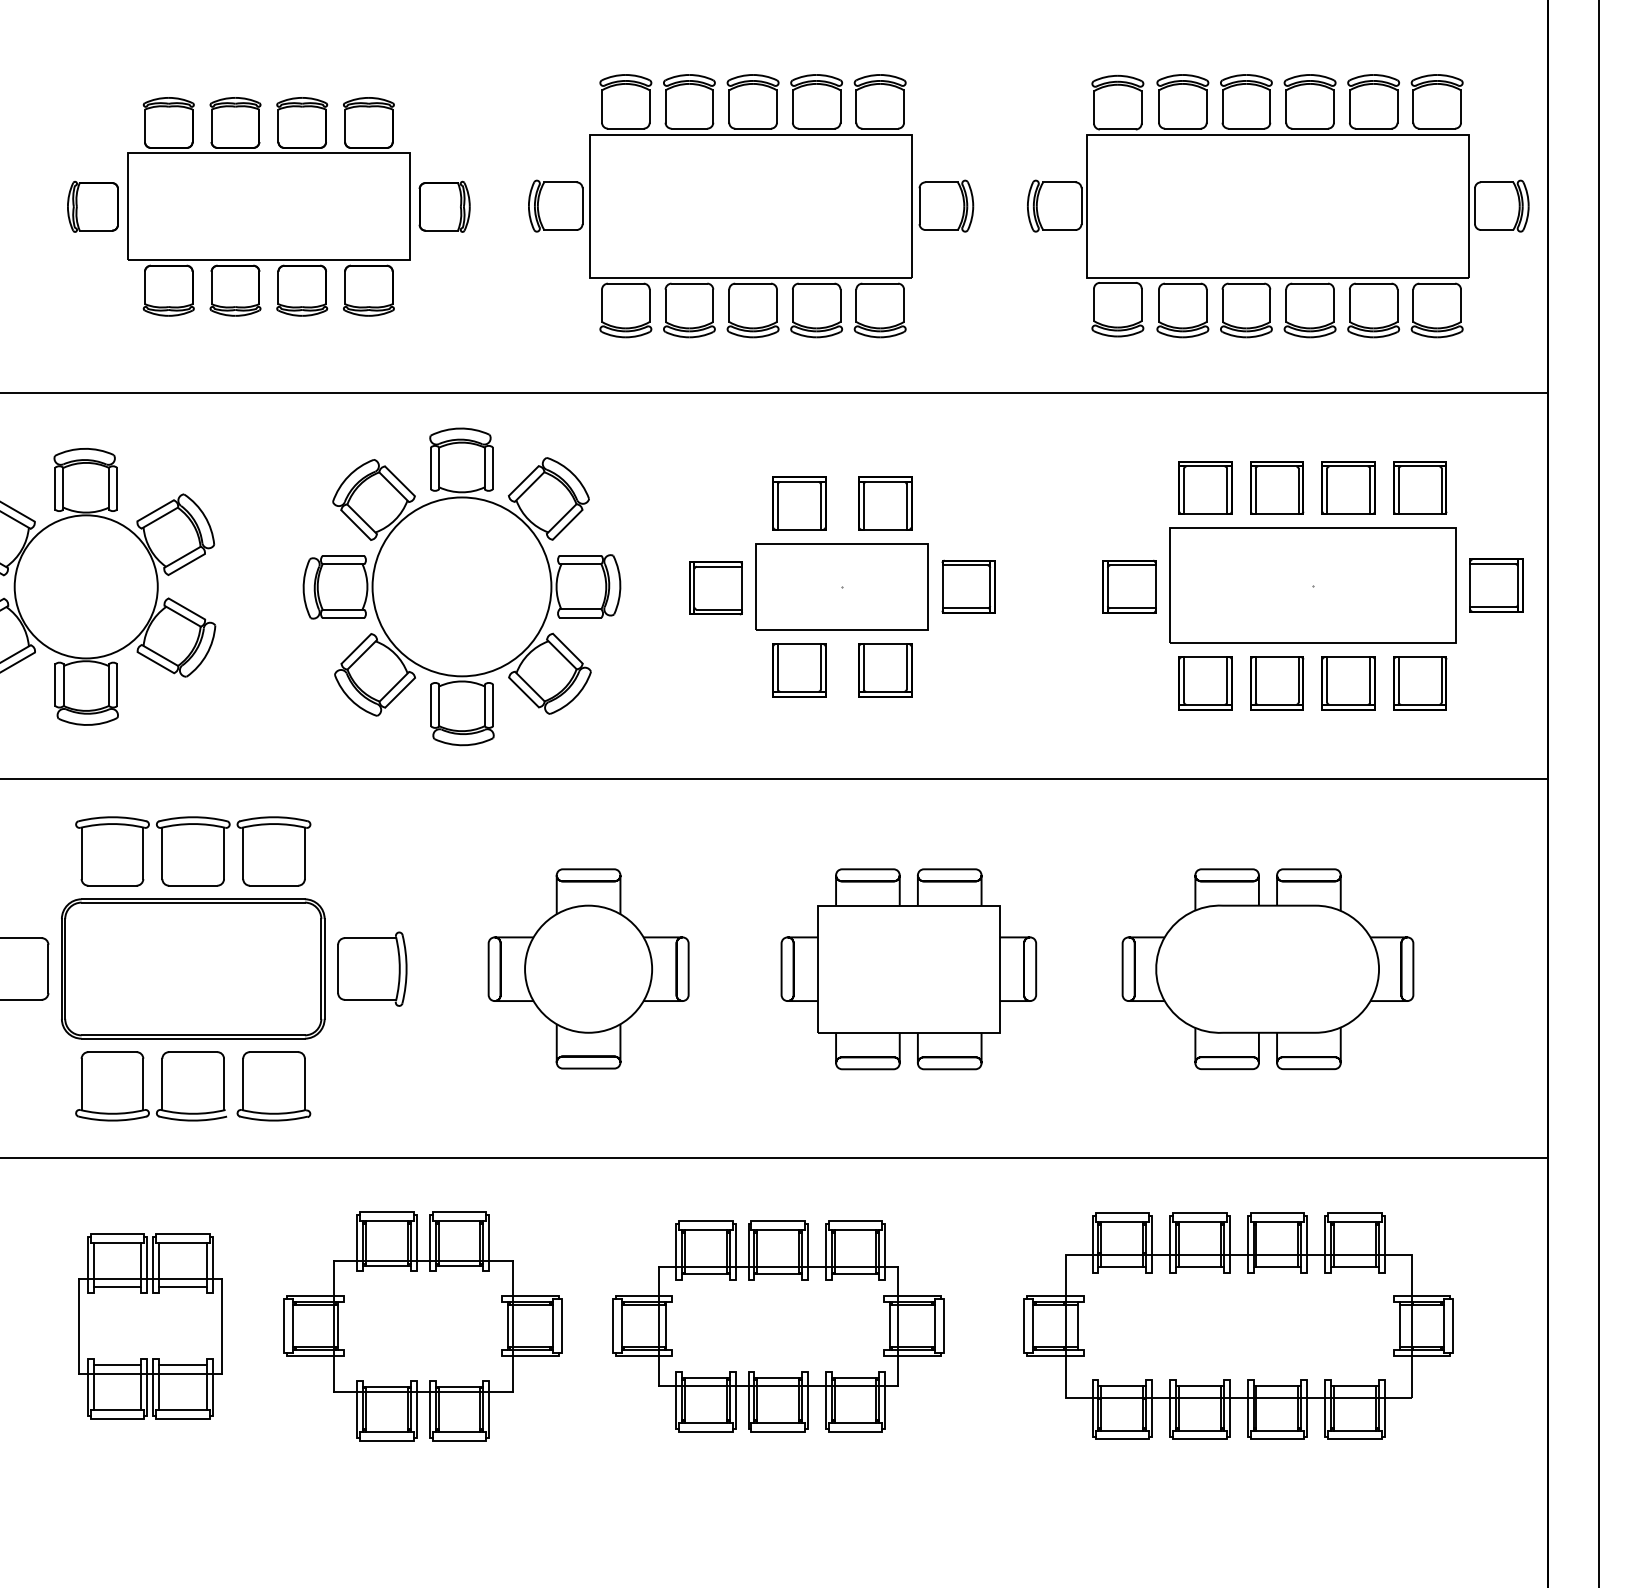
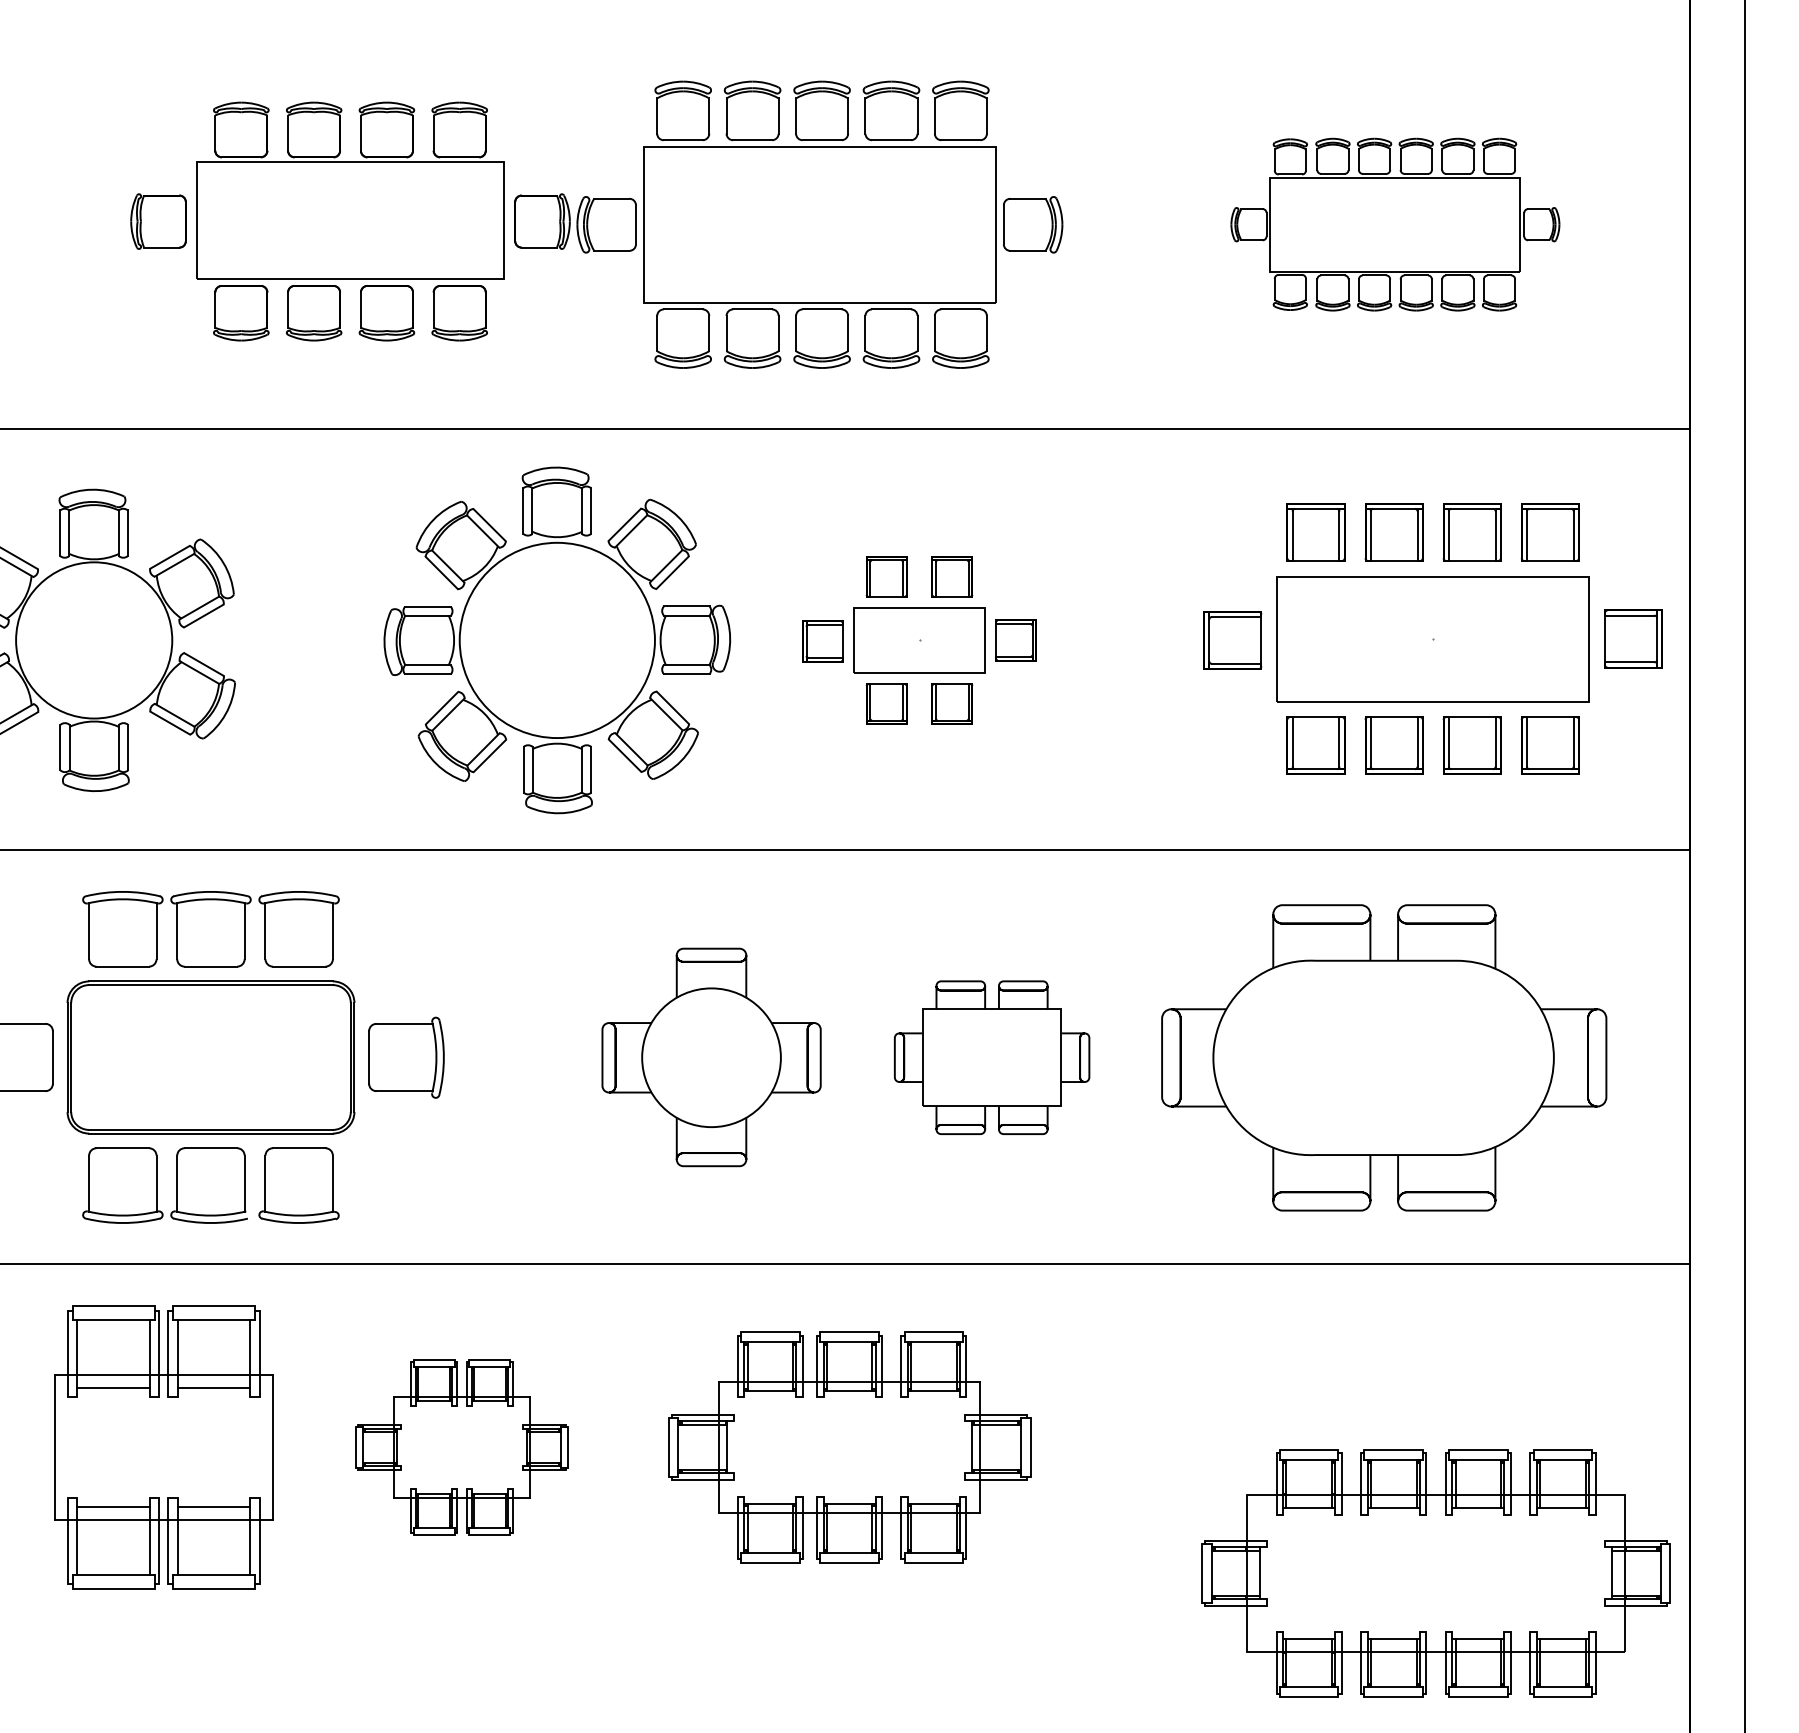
part: (1278, 205) -> (1395, 224), size x0.6
part: (268, 206) -> (350, 221), moved
part: (462, 586) -> (557, 640), moved
part: (842, 586) -> (919, 640), size x0.7
part: (588, 968) -> (711, 1057), moved
part: (908, 968) -> (991, 1057), size x0.7
part: (1267, 968) -> (1383, 1057), size x1.4
part: (149, 1326) -> (163, 1447), size x1.4
part: (422, 1326) -> (461, 1447), size x0.7
part: (1238, 1326) -> (1435, 1573), moved

